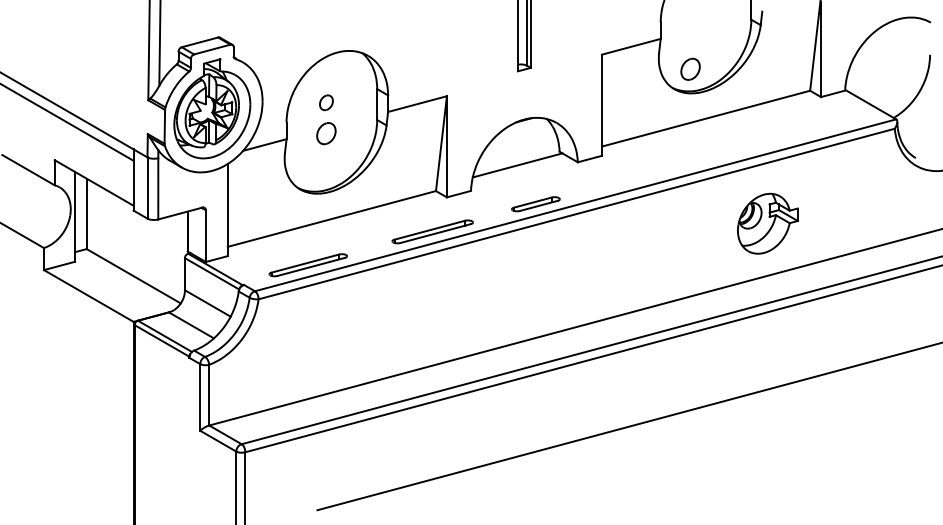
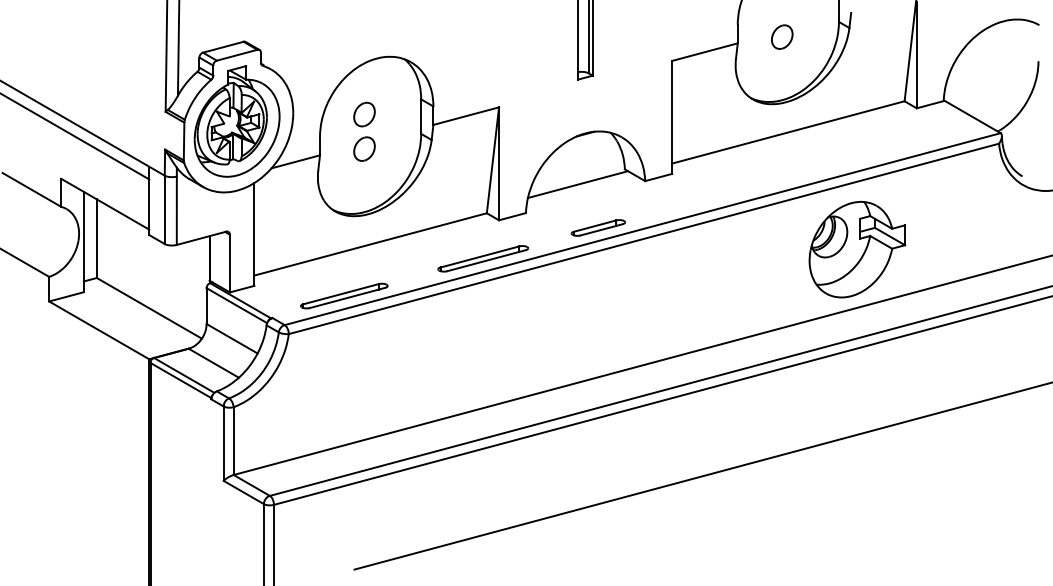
part: (690, 68) -> (782, 36), moved
part: (326, 102) -> (364, 114), size x1.43
part: (767, 223) -> (856, 249), size x1.43

